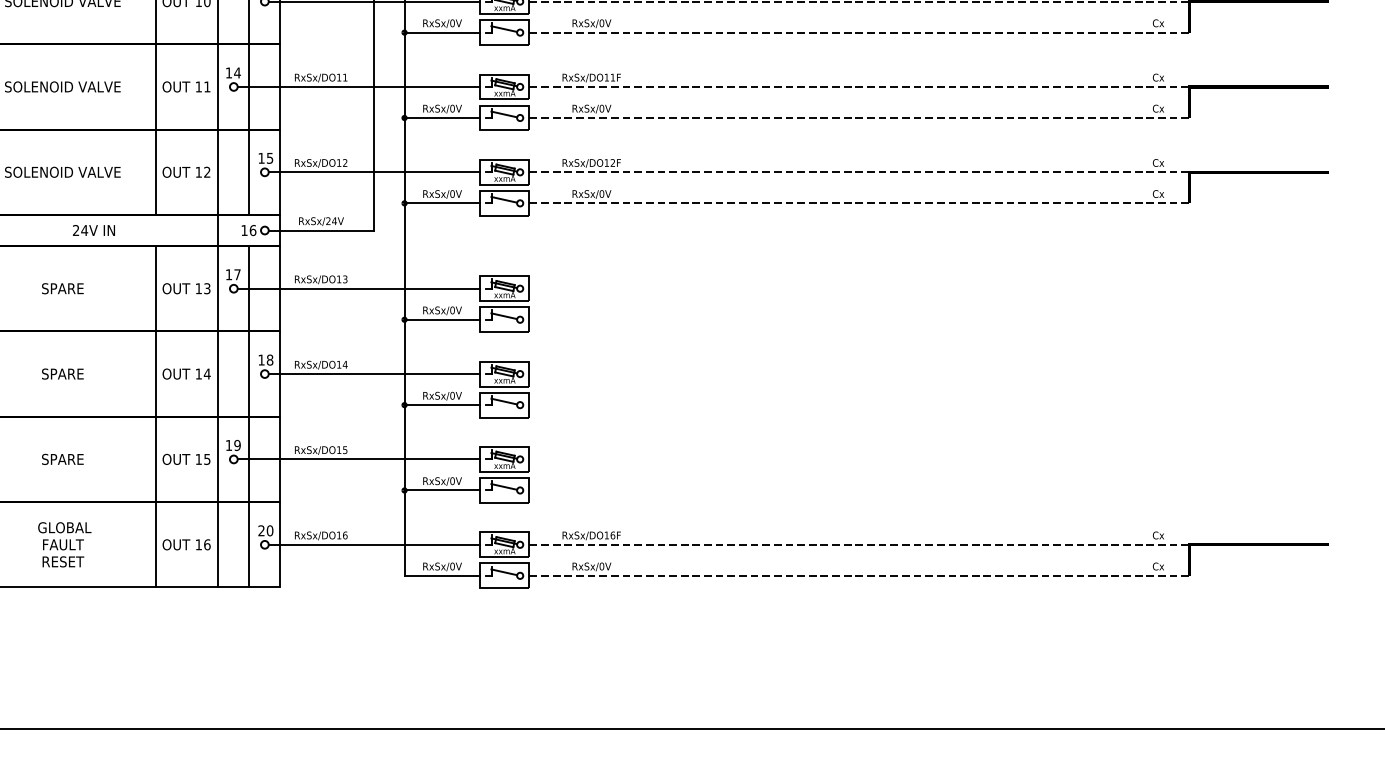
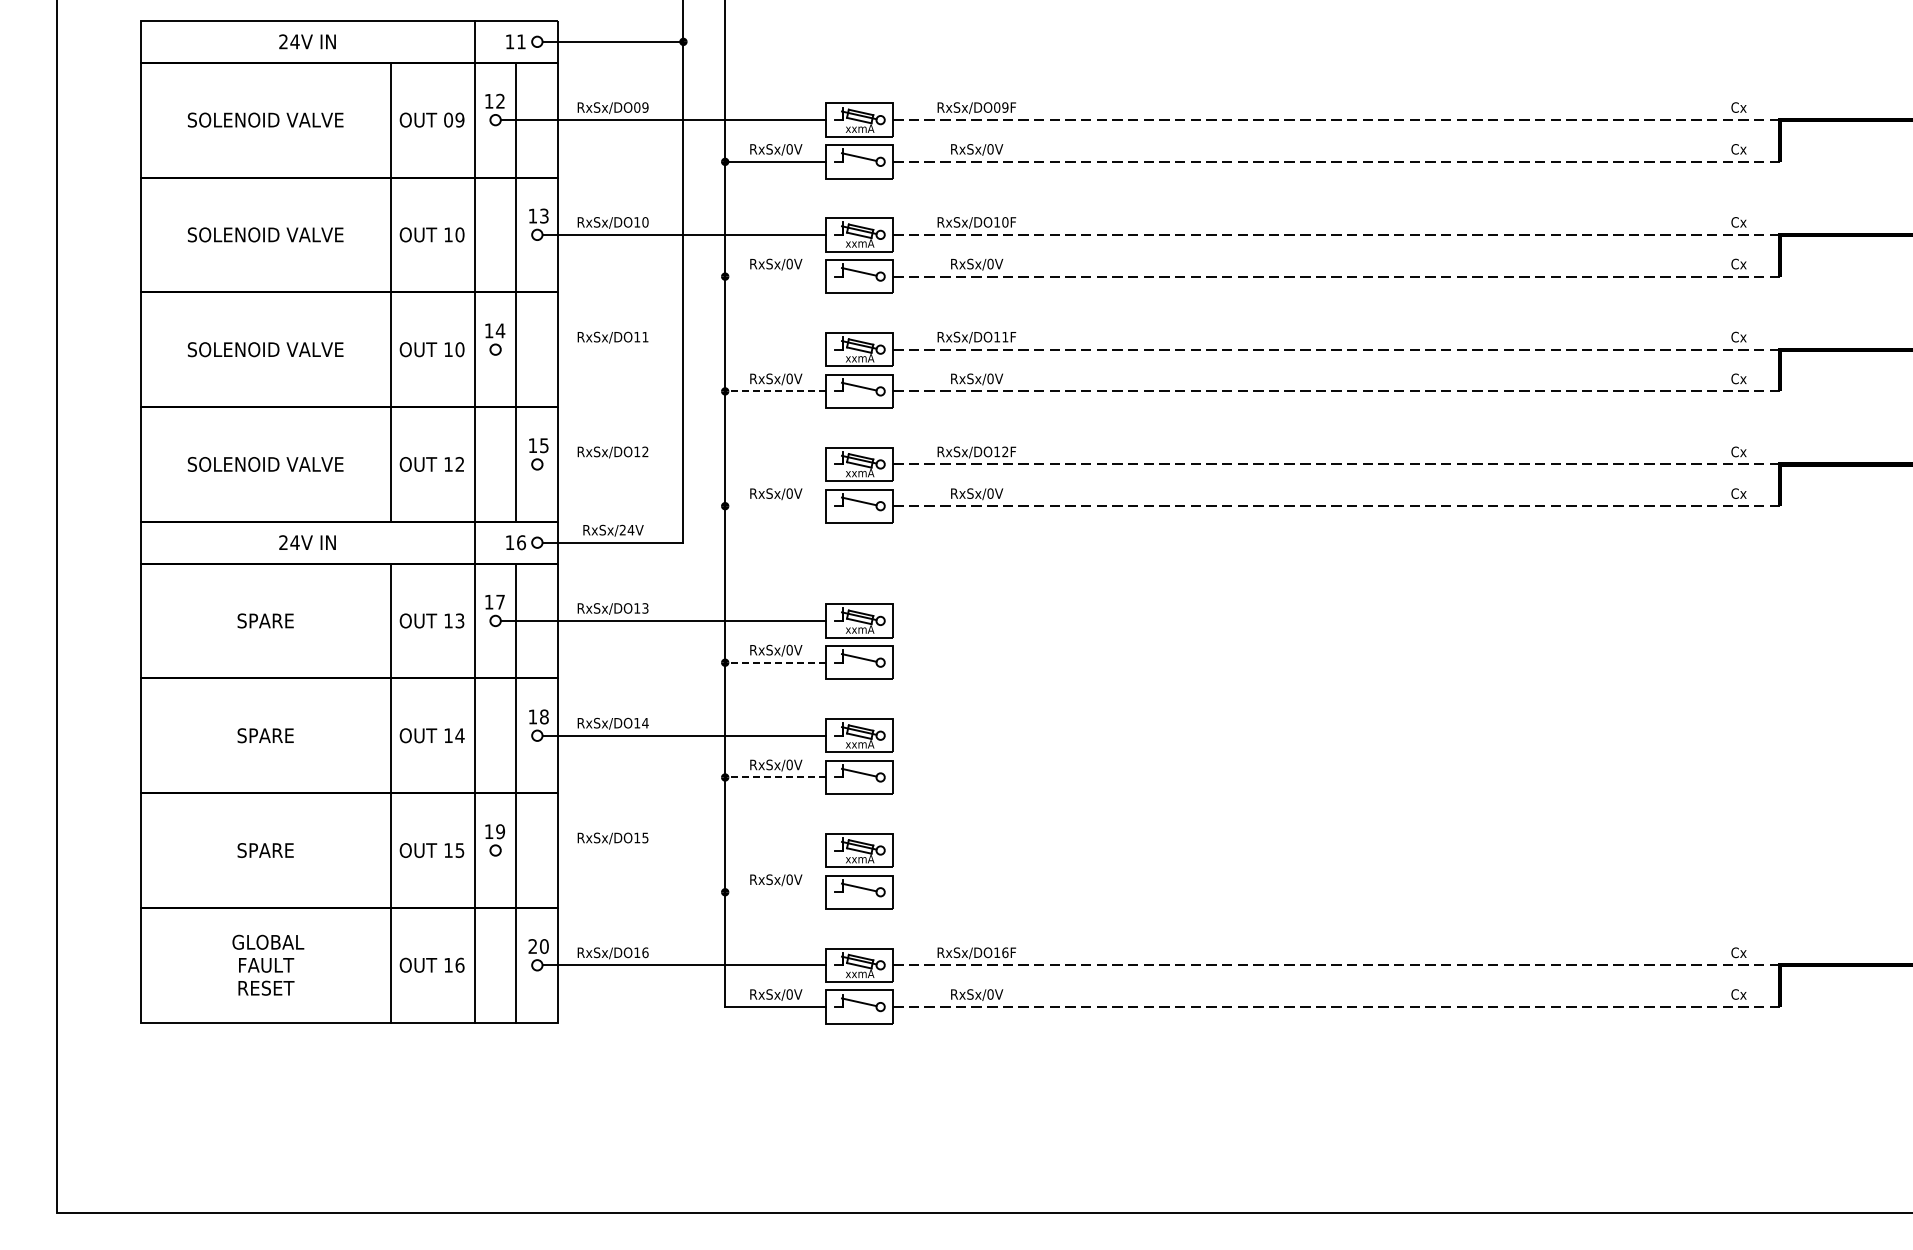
line: (441, 32) -> (775, 276), removed
text: (206, 86) -> (459, 349), 11 -> 10
line: (358, 86) -> (663, 349), removed
line: (441, 118) -> (775, 391), solid -> dashed
line: (374, 172) -> (684, 464), removed
line: (441, 203) -> (775, 506), removed
line: (441, 319) -> (775, 662), solid -> dashed
line: (441, 405) -> (775, 777), solid -> dashed
line: (358, 459) -> (663, 850), removed
line: (441, 490) -> (775, 892), removed

